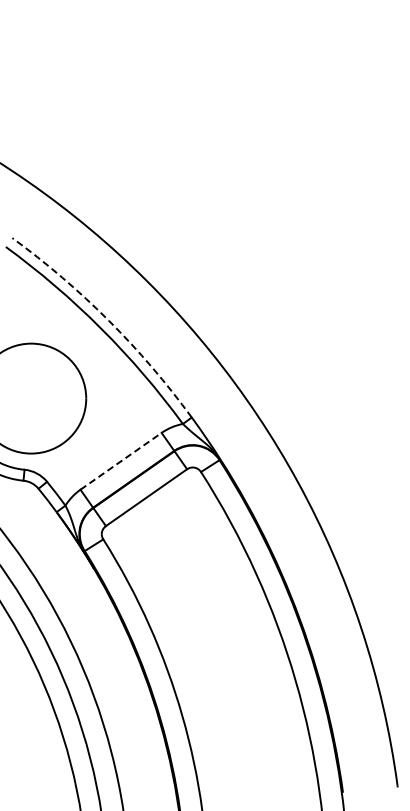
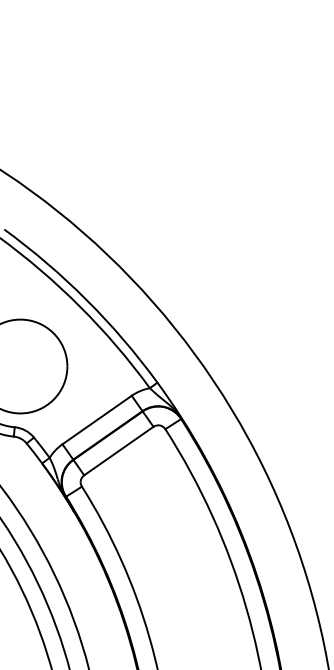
arc: (109, 320) -> (87, 299), dashed -> solid
line: (121, 461) -> (97, 420), dashed -> solid

